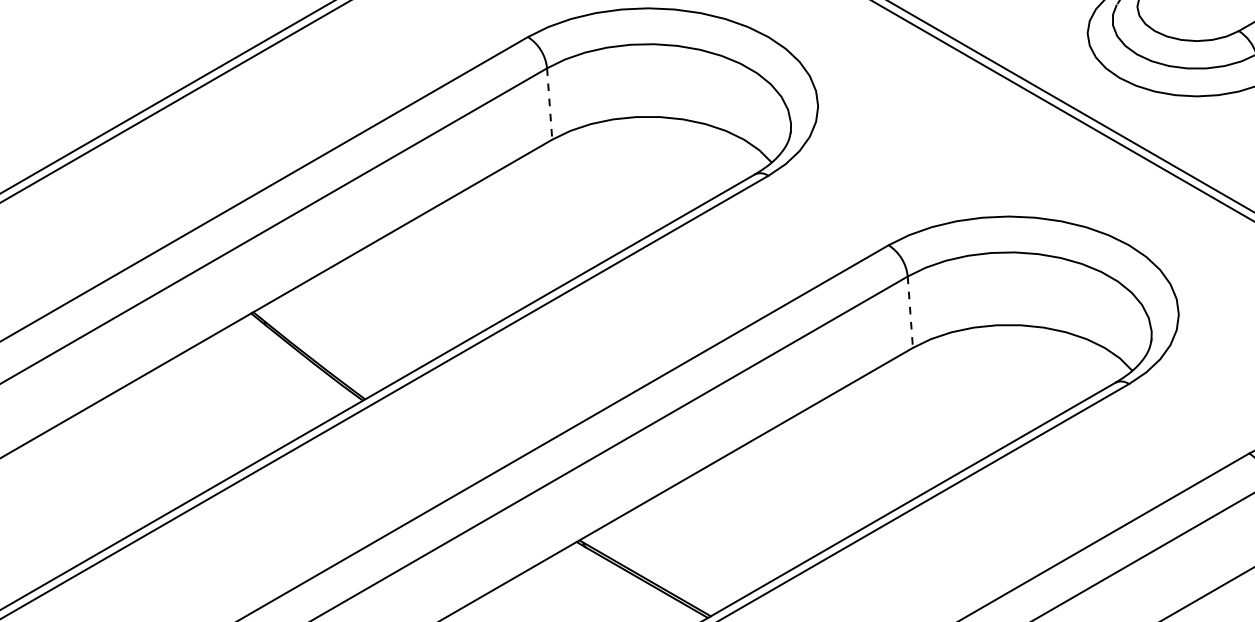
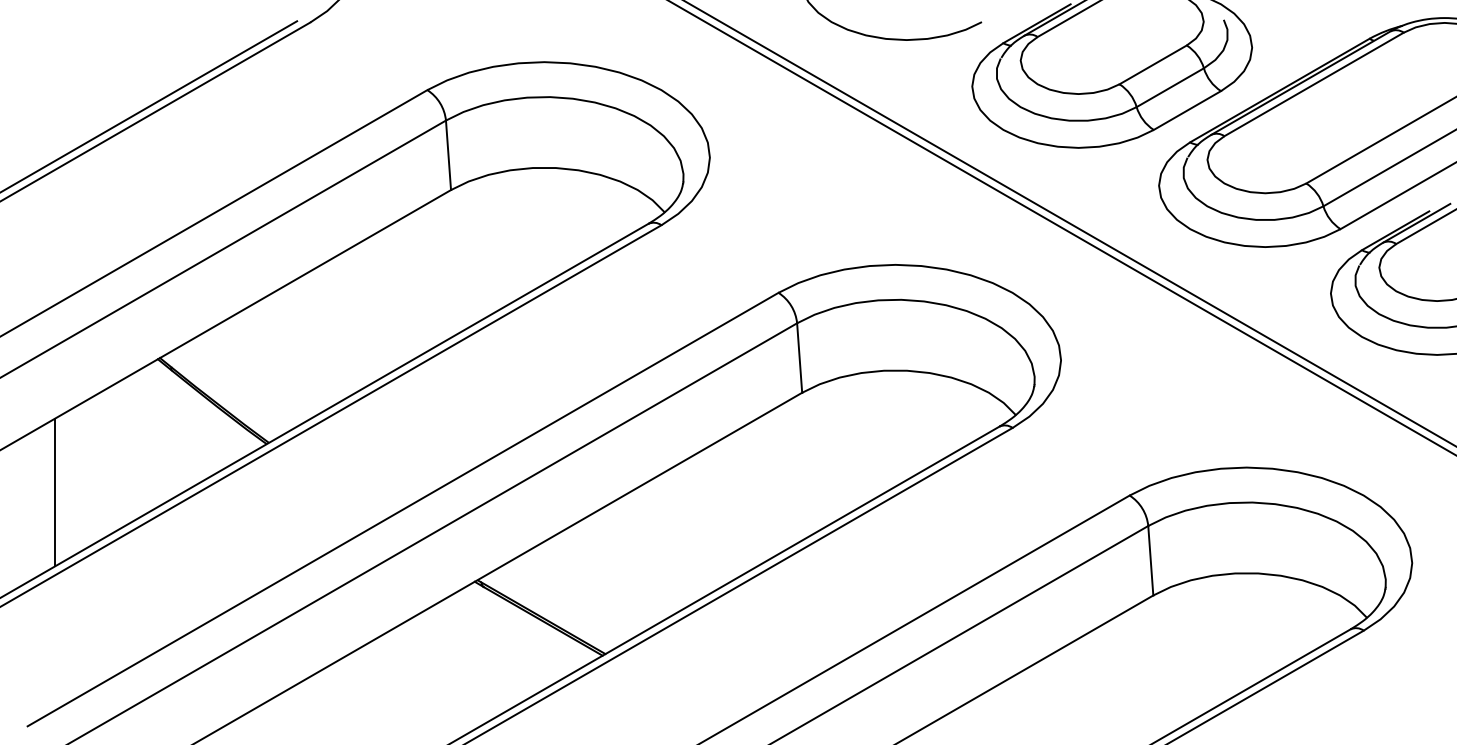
line: (549, 104) -> (448, 155), dashed -> solid
line: (910, 312) -> (799, 358), dashed -> solid
line: (146, 450) -> (55, 492), added

